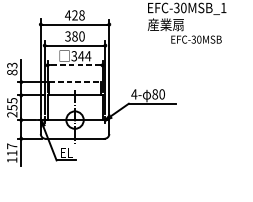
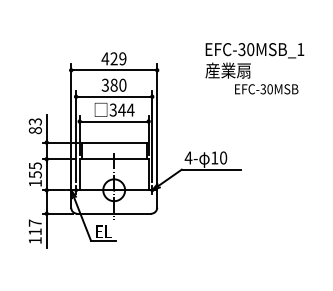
text: (81, 15) -> (122, 58), 428 -> 429
line: (74, 65) -> (113, 121), dashed -> solid
line: (75, 82) -> (114, 142), dashed -> solid
text: (154, 93) -> (214, 157), 80 -> 10
text: (11, 114) -> (34, 183), 255 -> 155

